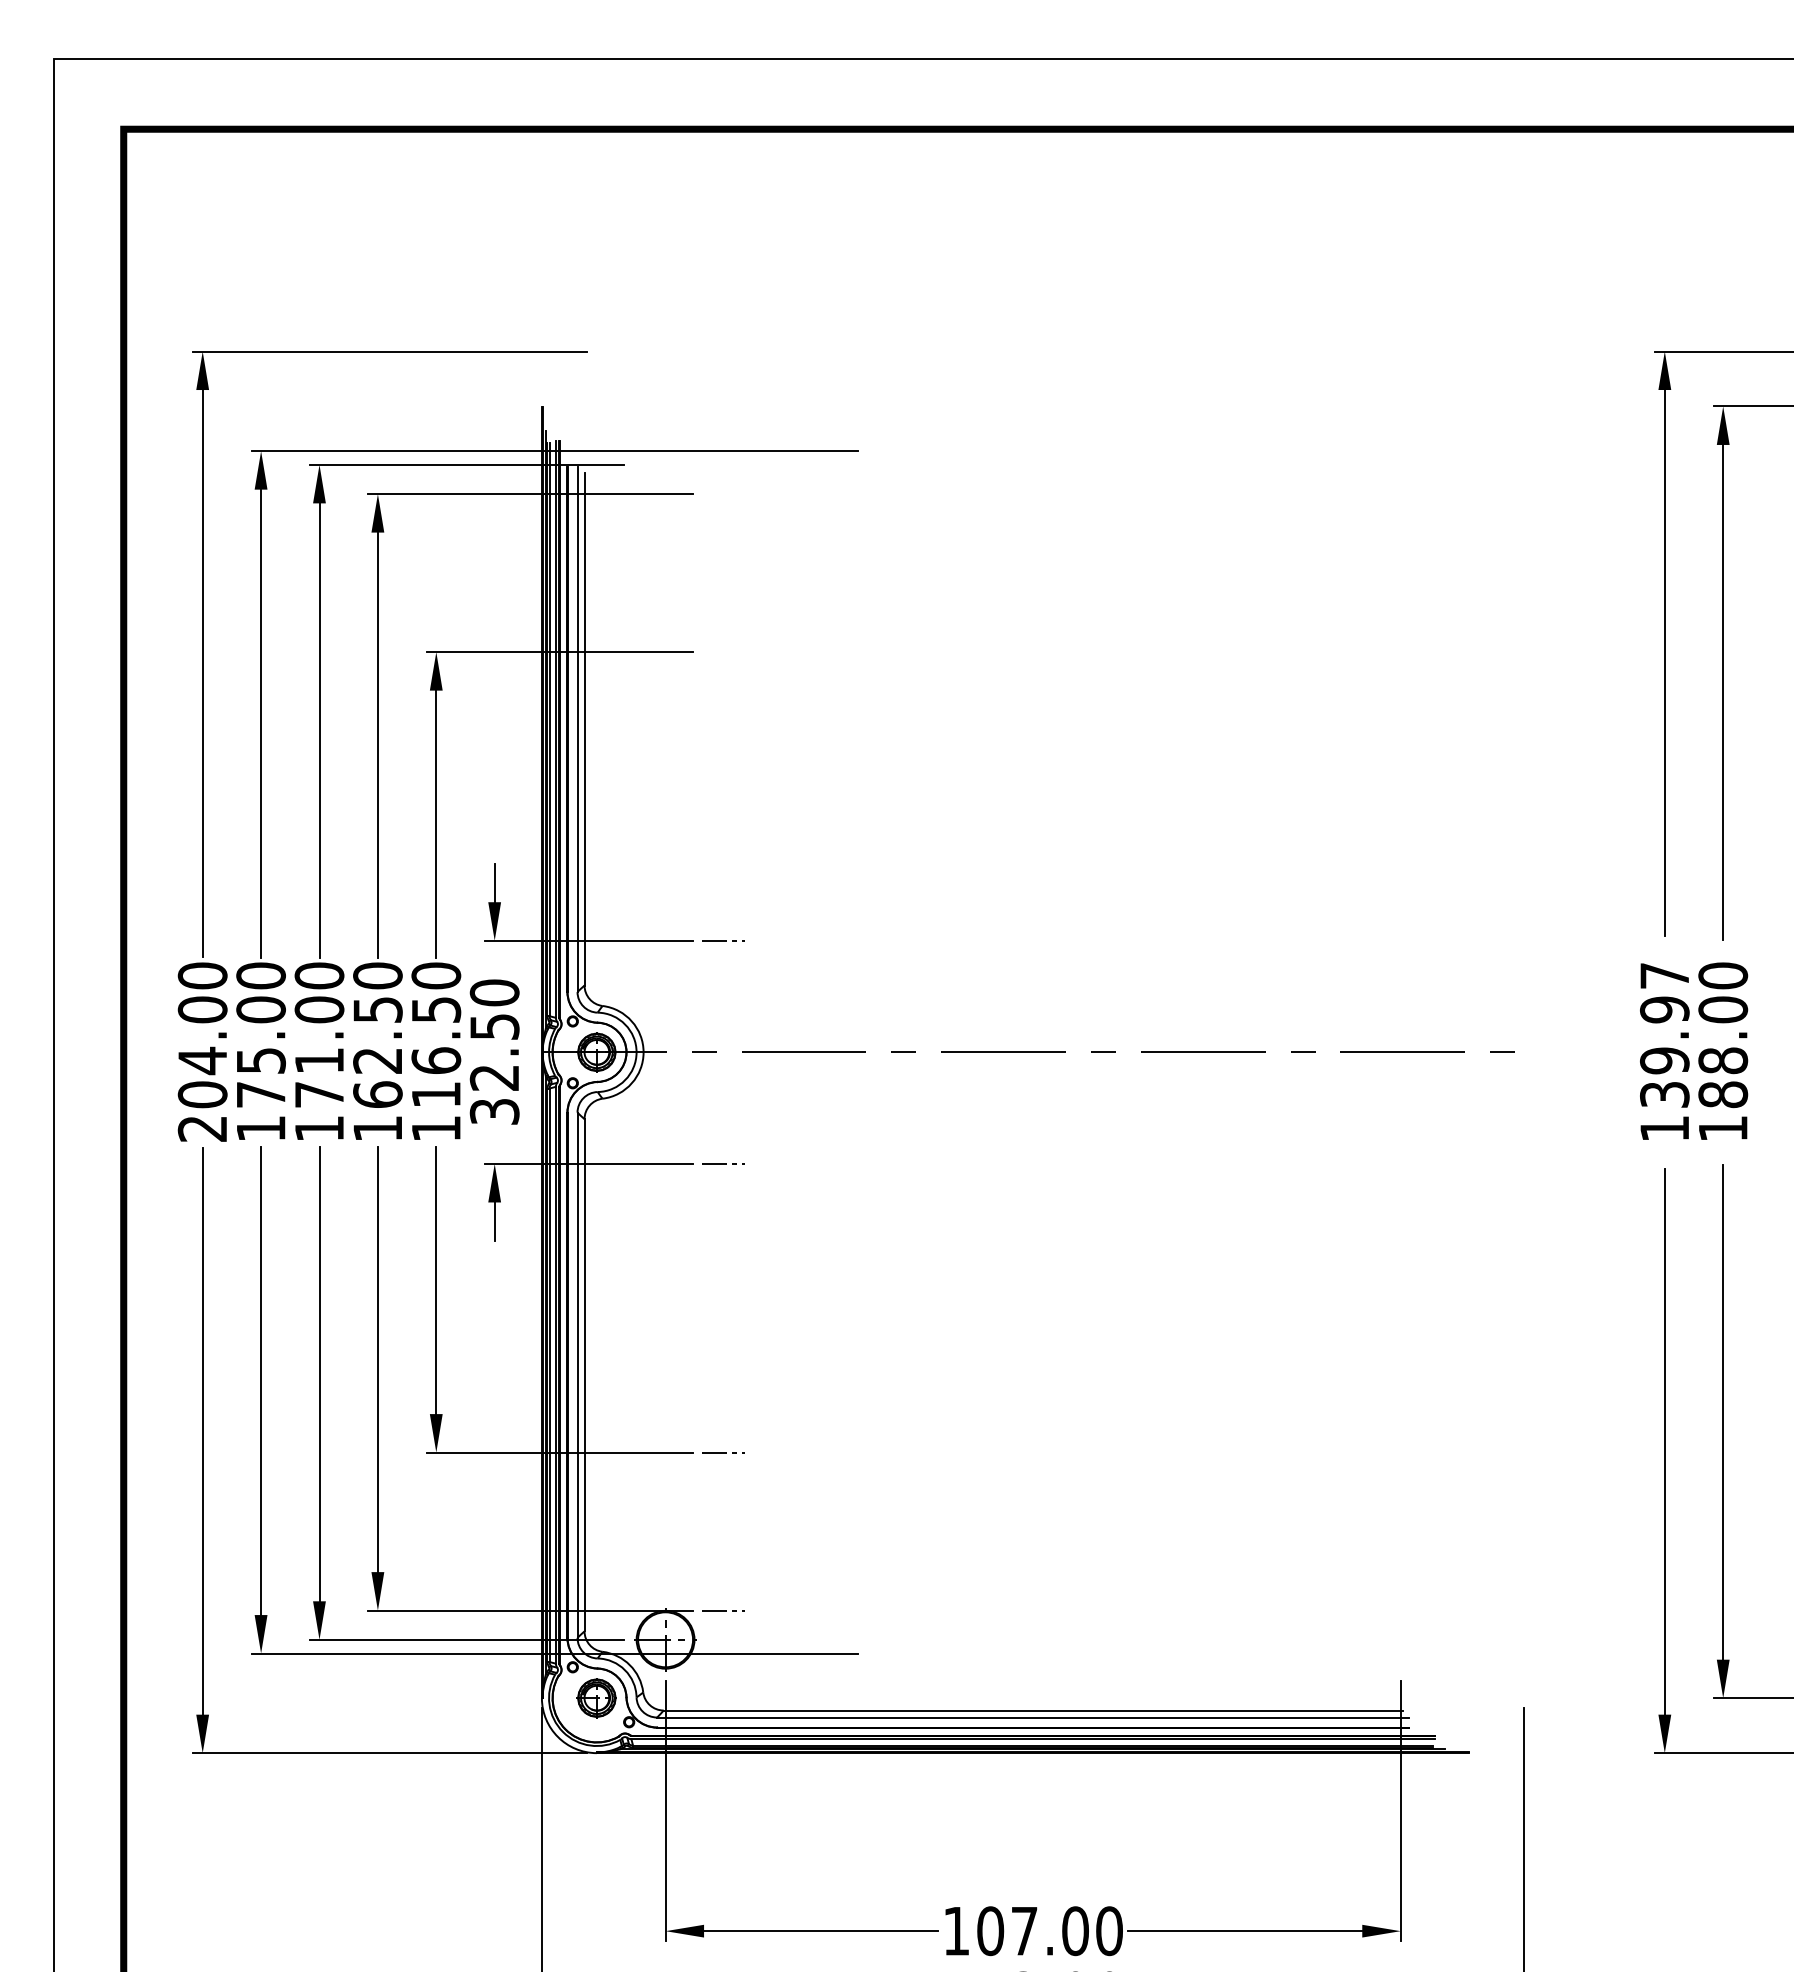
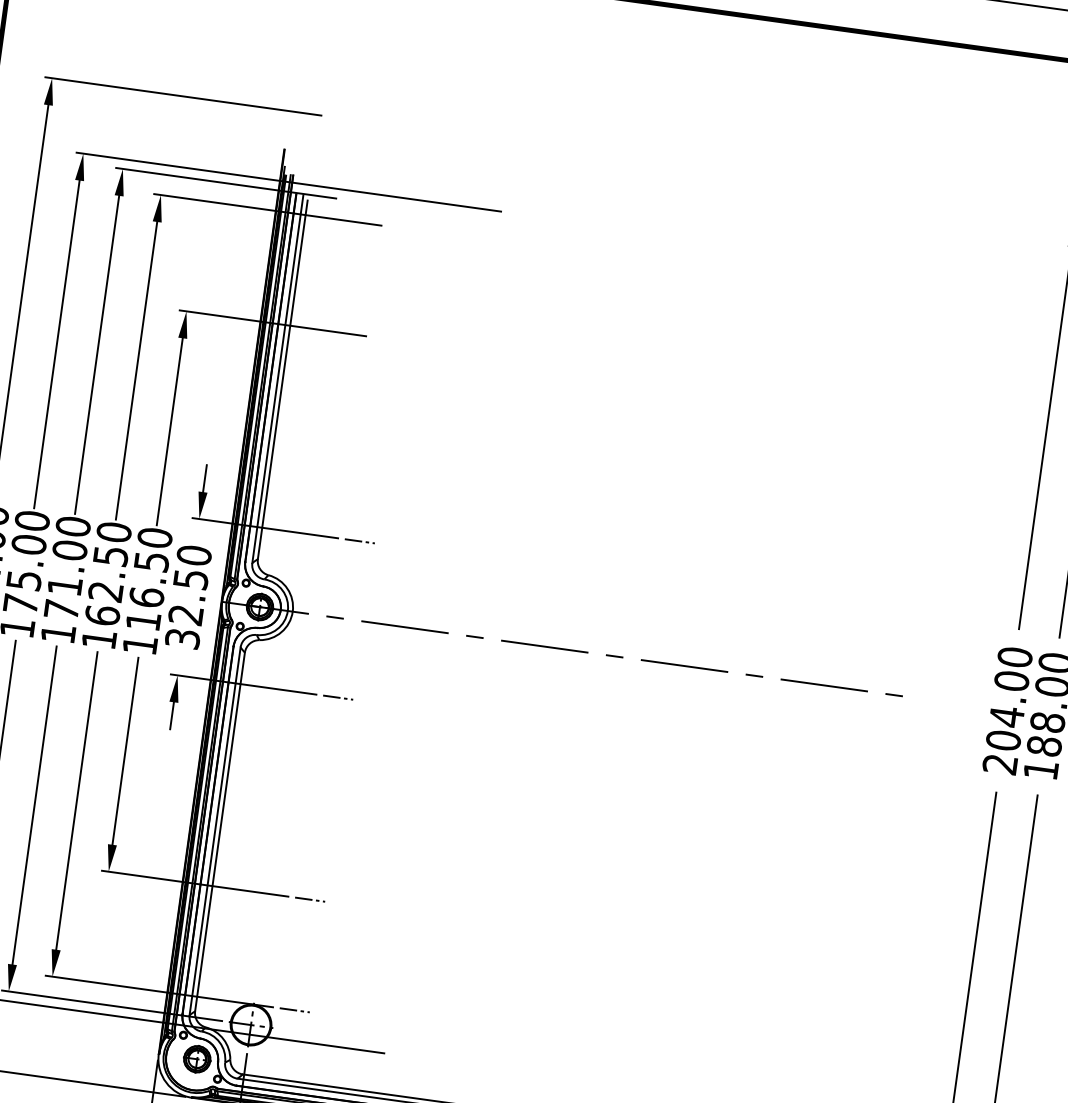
text: (1664, 1051) -> (1007, 710), 139.97 -> 204.00

